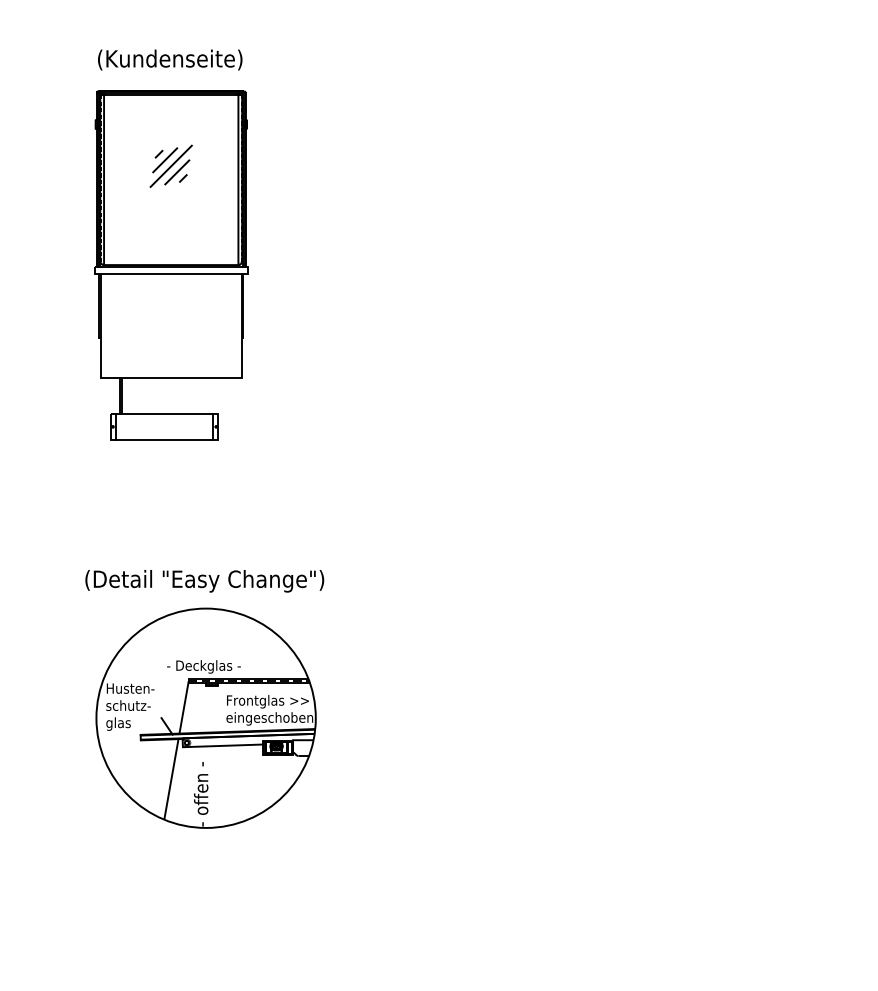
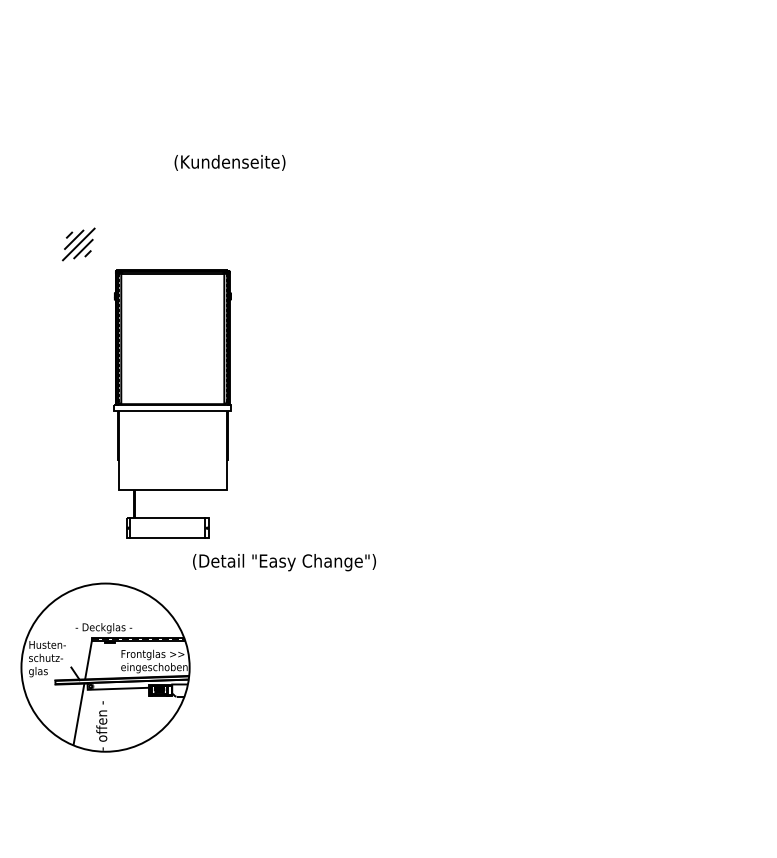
text: (169, 59) -> (229, 162), moved
part: (170, 264) -> (172, 403), moved
text: (204, 581) -> (284, 562), moved

